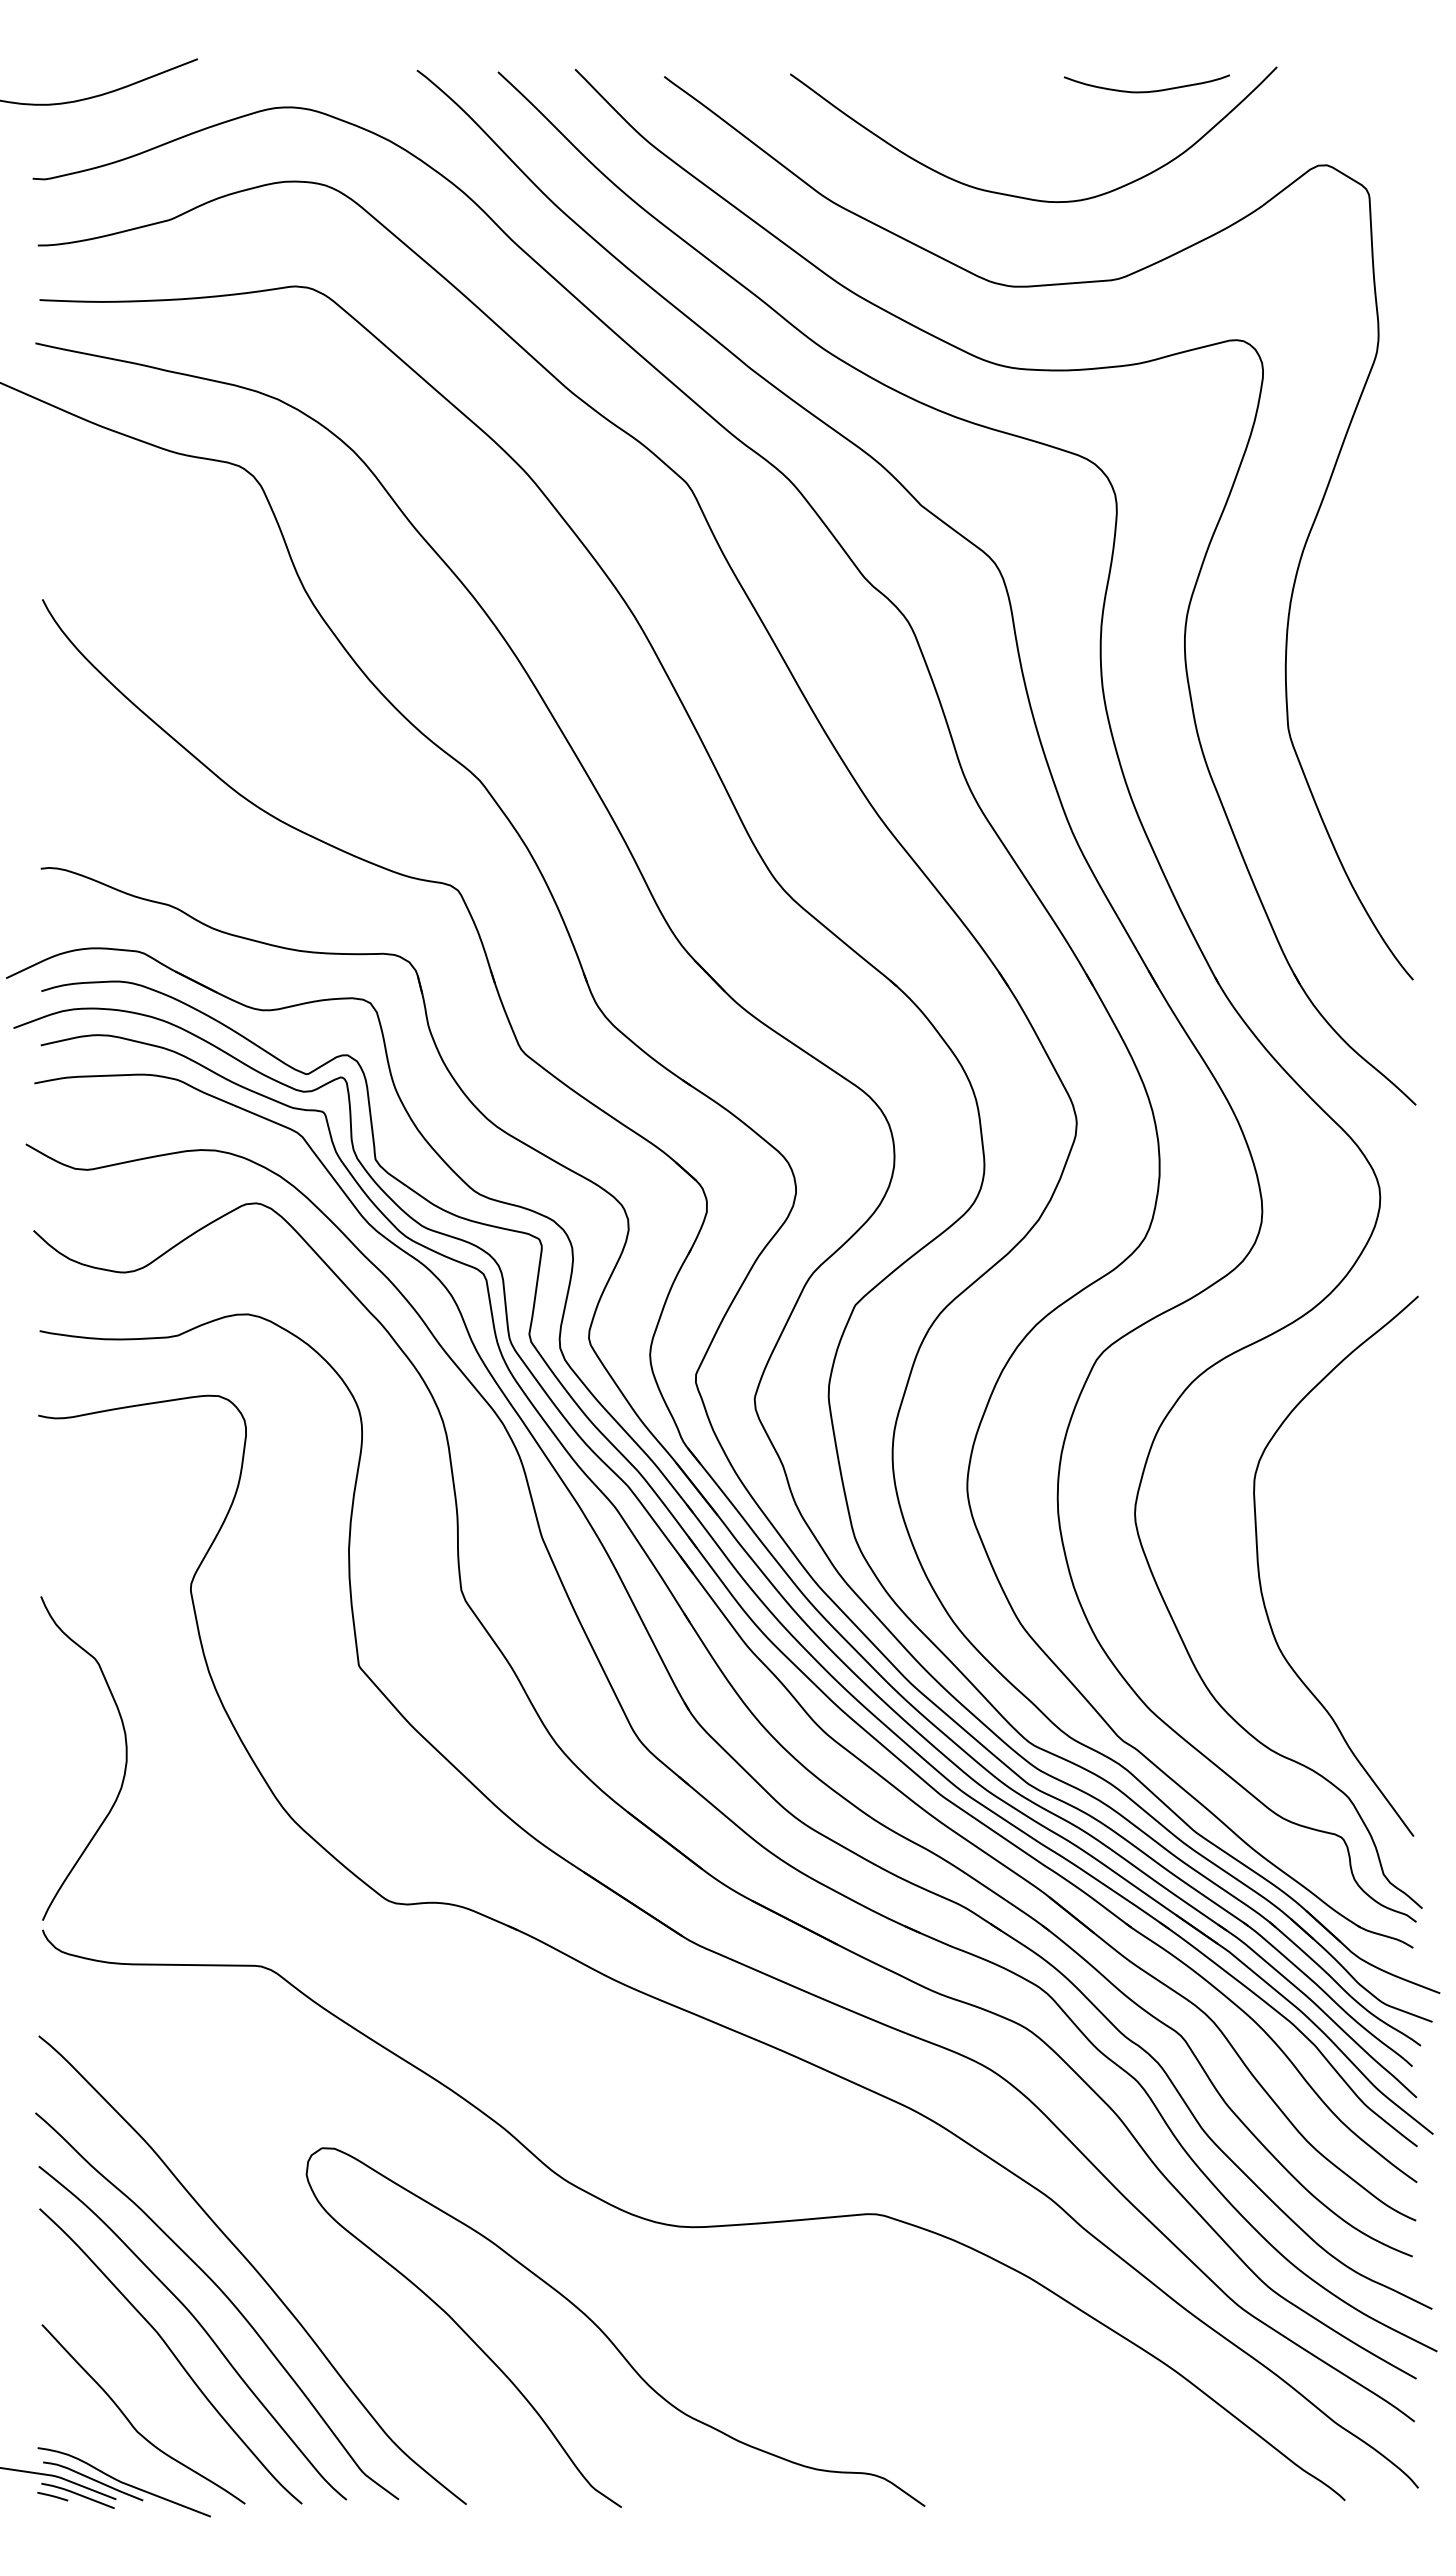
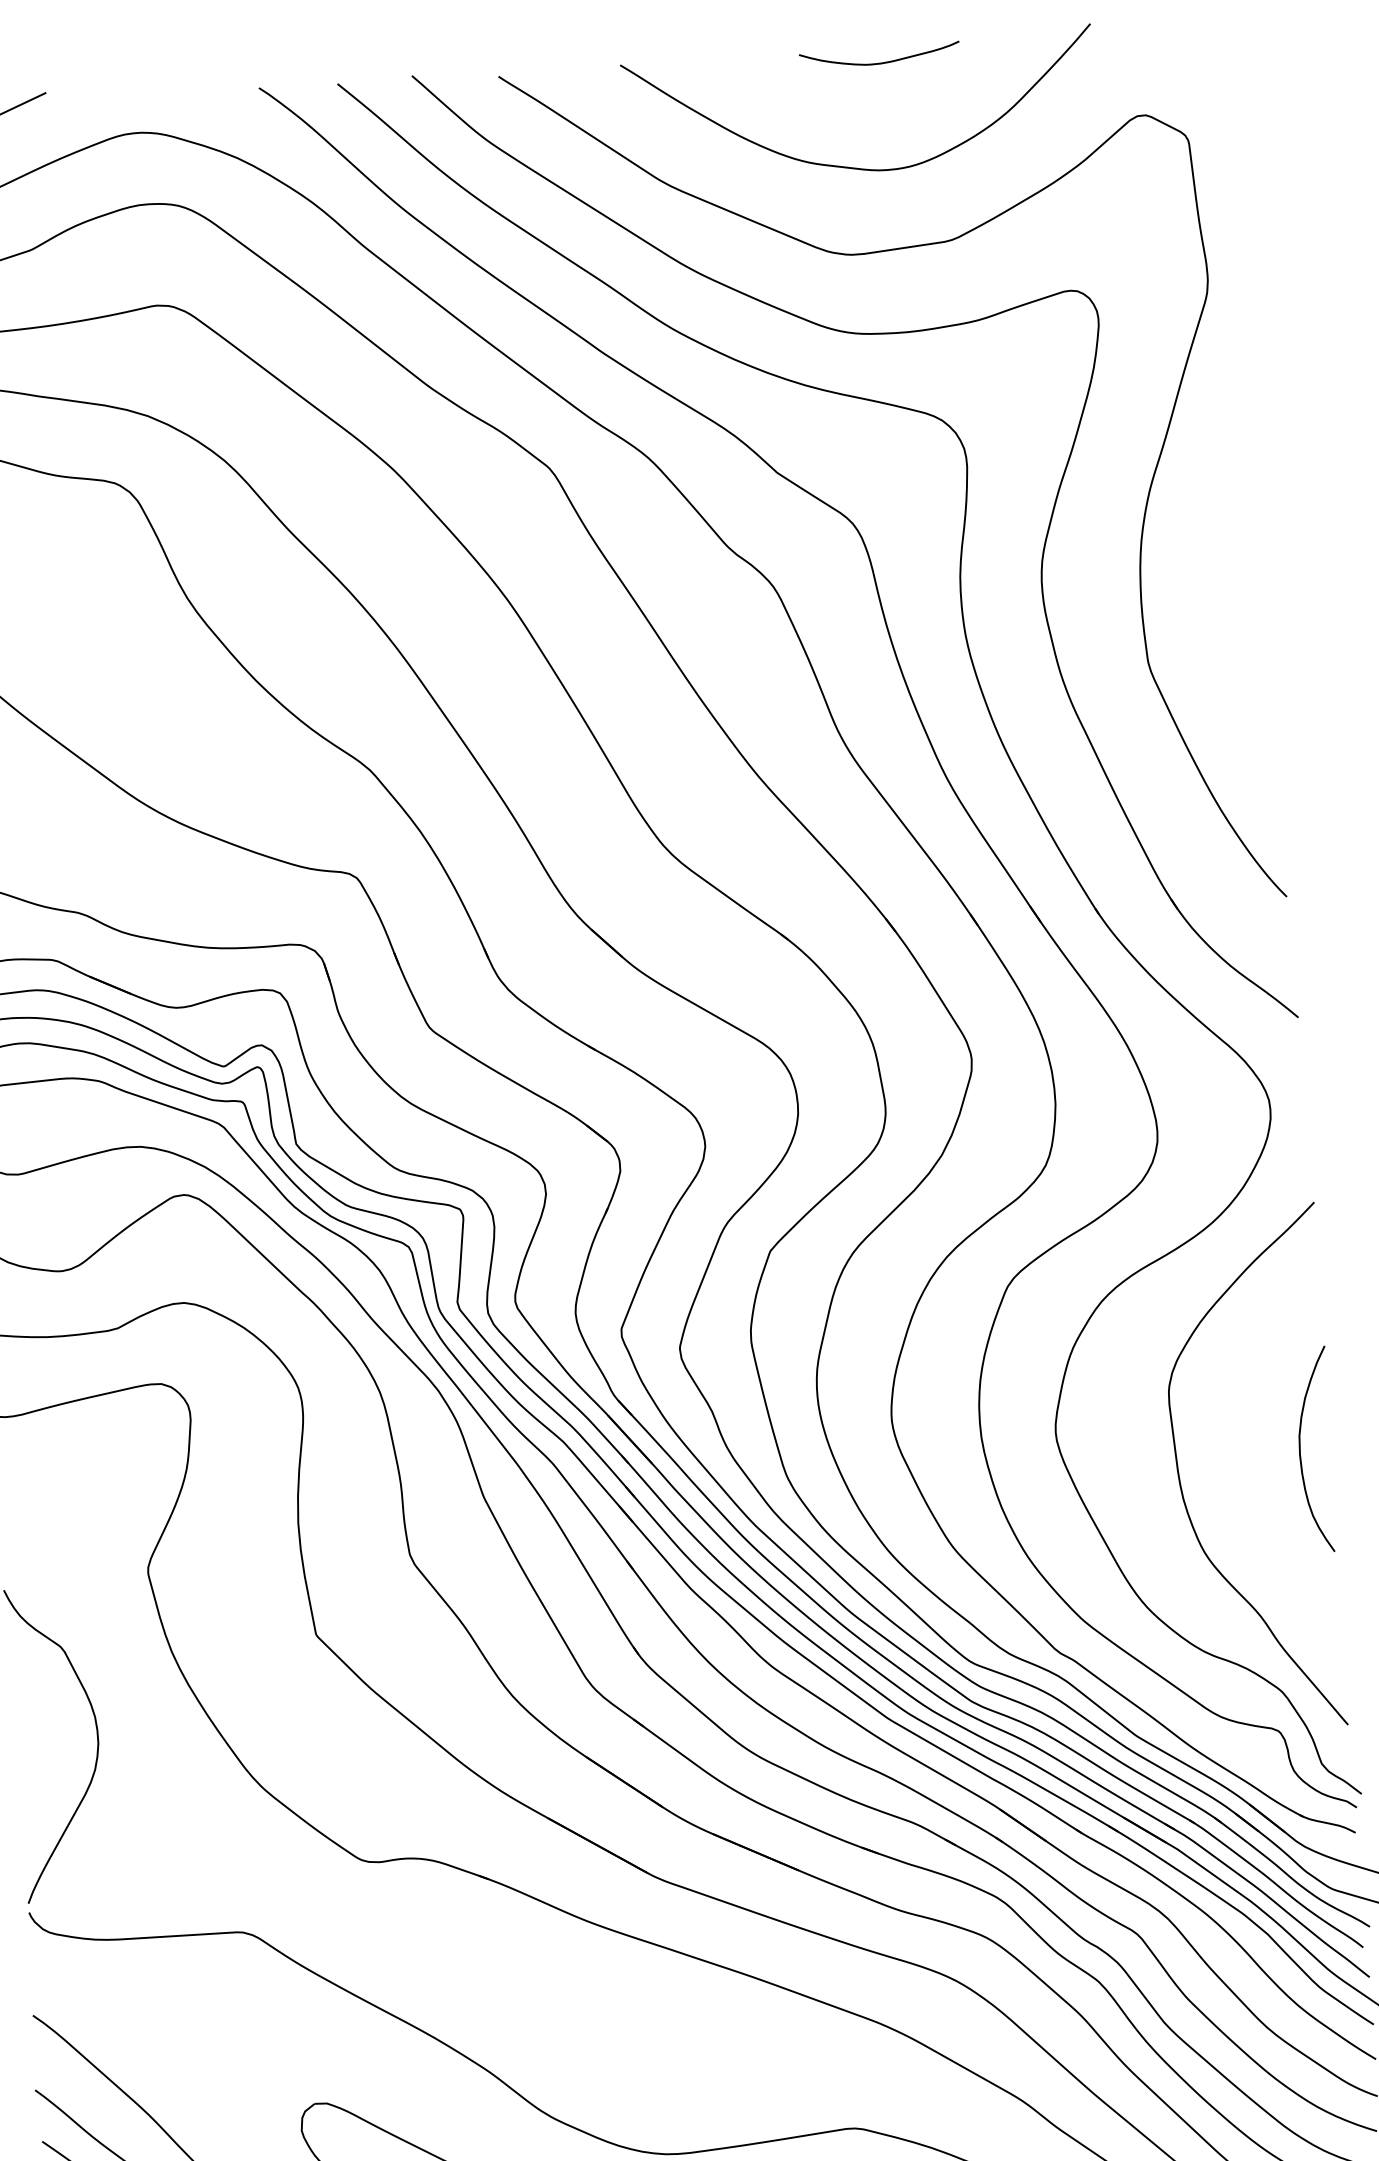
curve: (1146, 91) -> (879, 63), moved
curve: (1385, 1550) -> (1300, 1450), added

